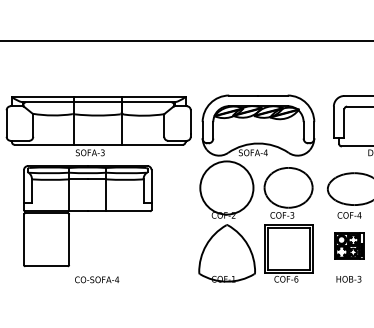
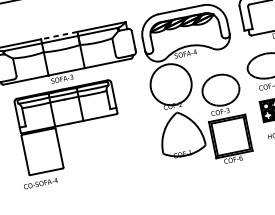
line: (97, 96) -> (58, 35), solid -> dashed
part: (288, 224) -> (226, 118), moved
text: (97, 279) -> (40, 183), moved

